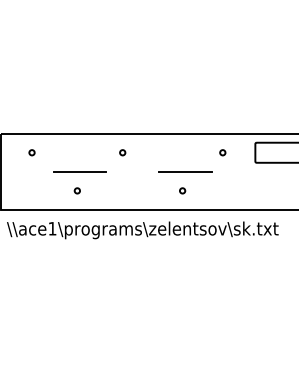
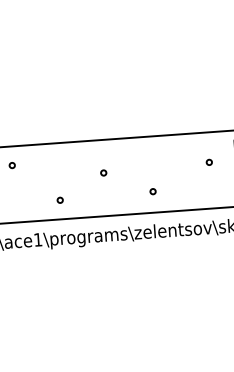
circle: (122, 152) -> (103, 172), moved
circle: (222, 152) -> (209, 162), moved
line: (79, 171) -> (60, 180), removed
line: (185, 171) -> (166, 173), removed
circle: (182, 190) -> (152, 191), moved

